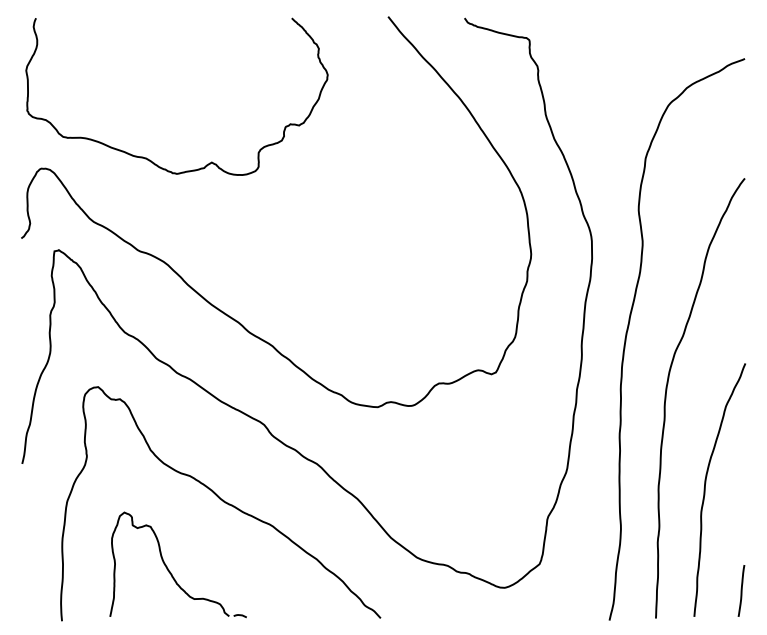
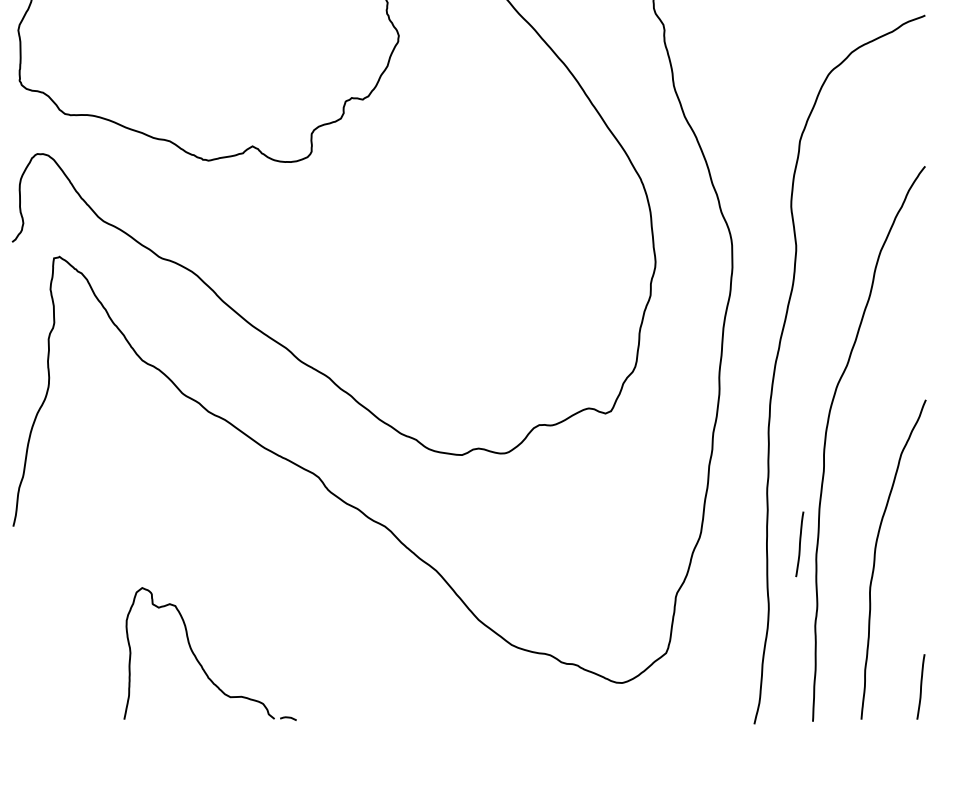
line: (645, 477) -> (799, 543), added
curve: (222, 501) -> (266, 574), removed

